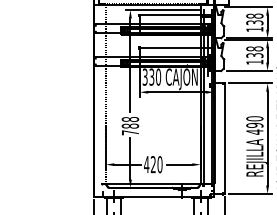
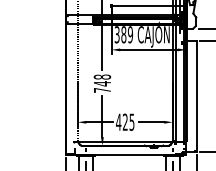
text: (154, 76) -> (126, 34), 330 -> 389
text: (130, 125) -> (102, 83), 788 -> 748
text: (159, 164) -> (131, 122), 420 -> 425

